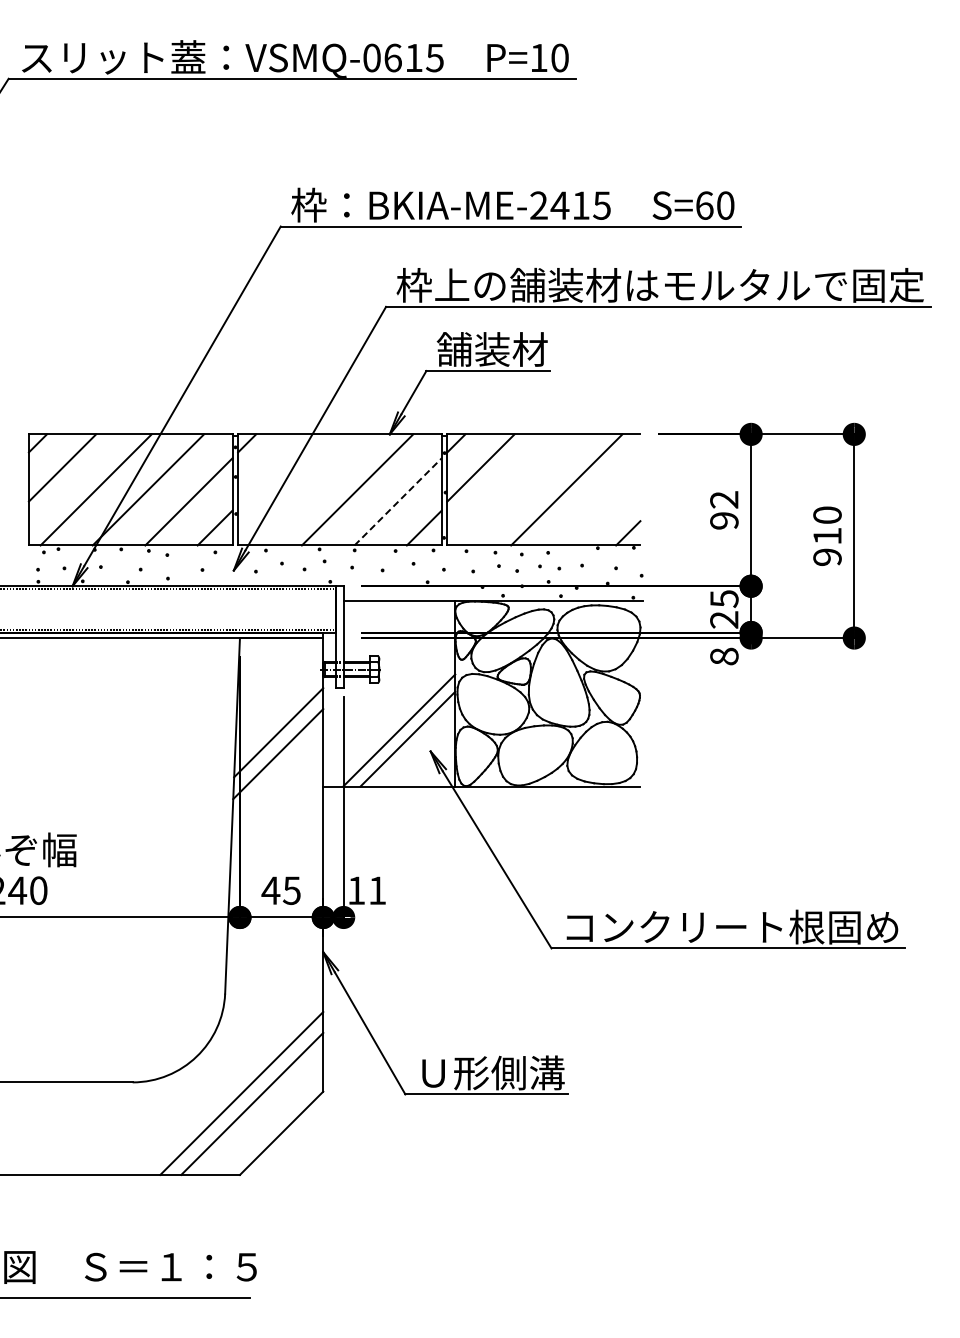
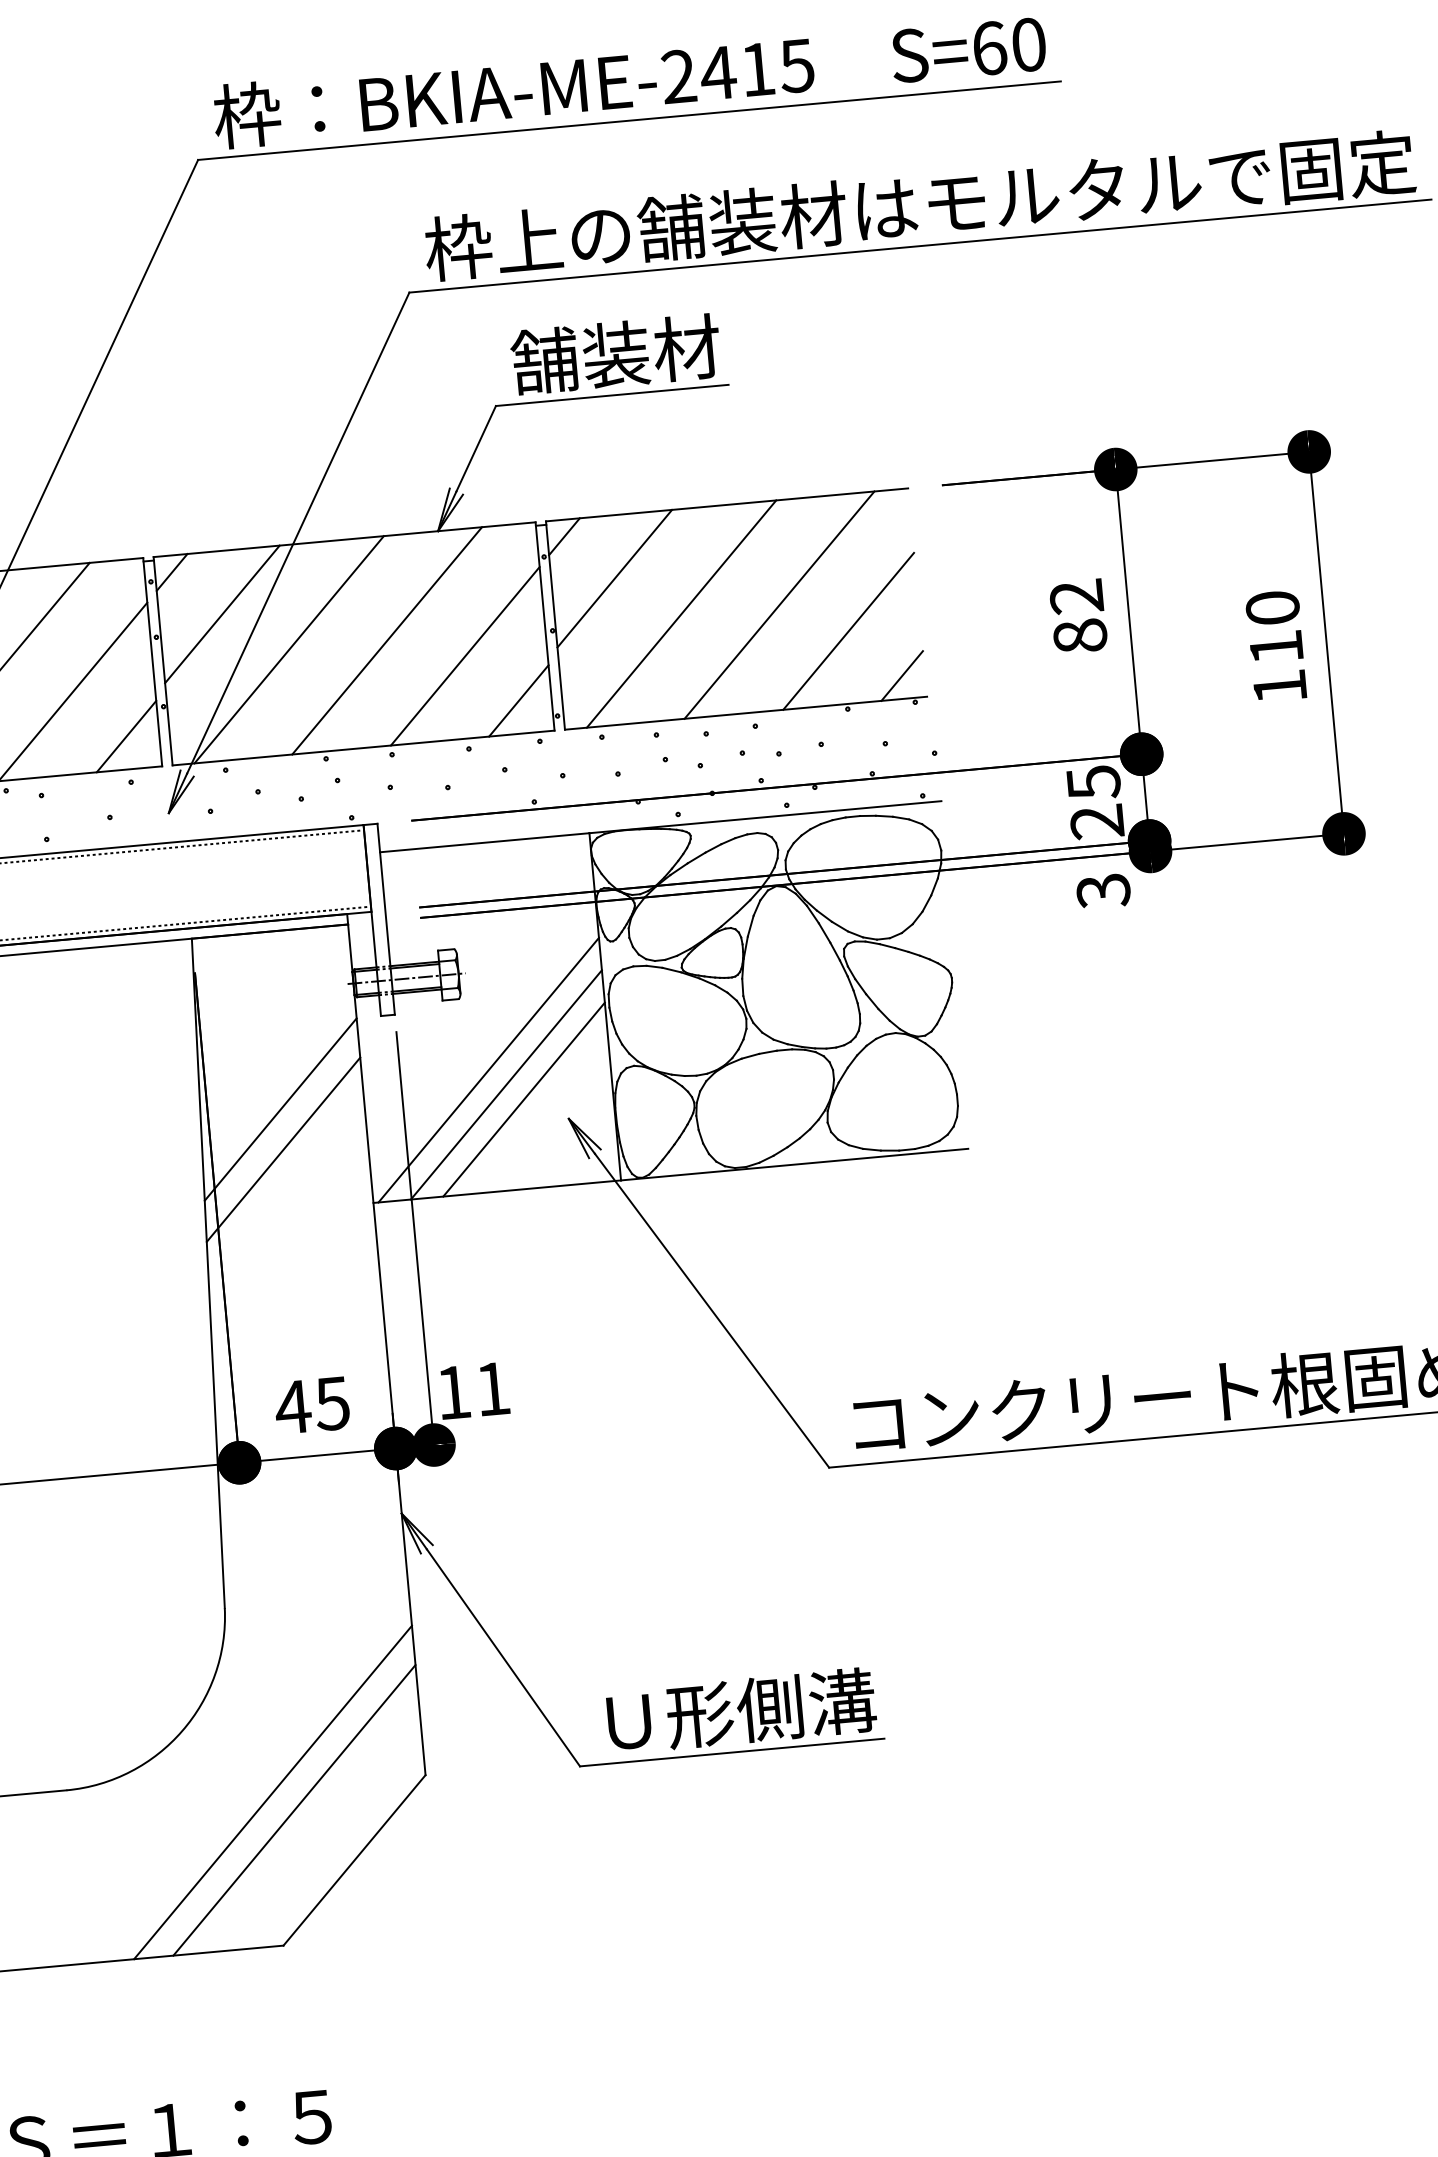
line: (271, 467) -> (221, 613), added
line: (304, 489) -> (287, 649), added
line: (514, 489) -> (681, 613), added
line: (398, 501) -> (465, 655), dashed -> solid
line: (601, 506) -> (847, 630), added
text: (724, 520) -> (1080, 635), 92 -> 82
text: (827, 556) -> (1279, 685), 910 -> 110
text: (724, 656) -> (1103, 890), 8 -> 3
line: (390, 721) -> (488, 1069), added

